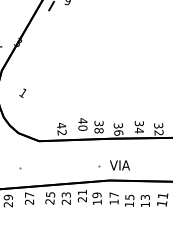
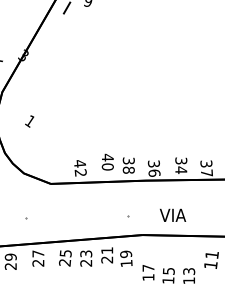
text: (158, 132) -> (206, 172), 32 -> 37
text: (119, 165) -> (172, 215), moved
text: (129, 199) -> (168, 274), moved

